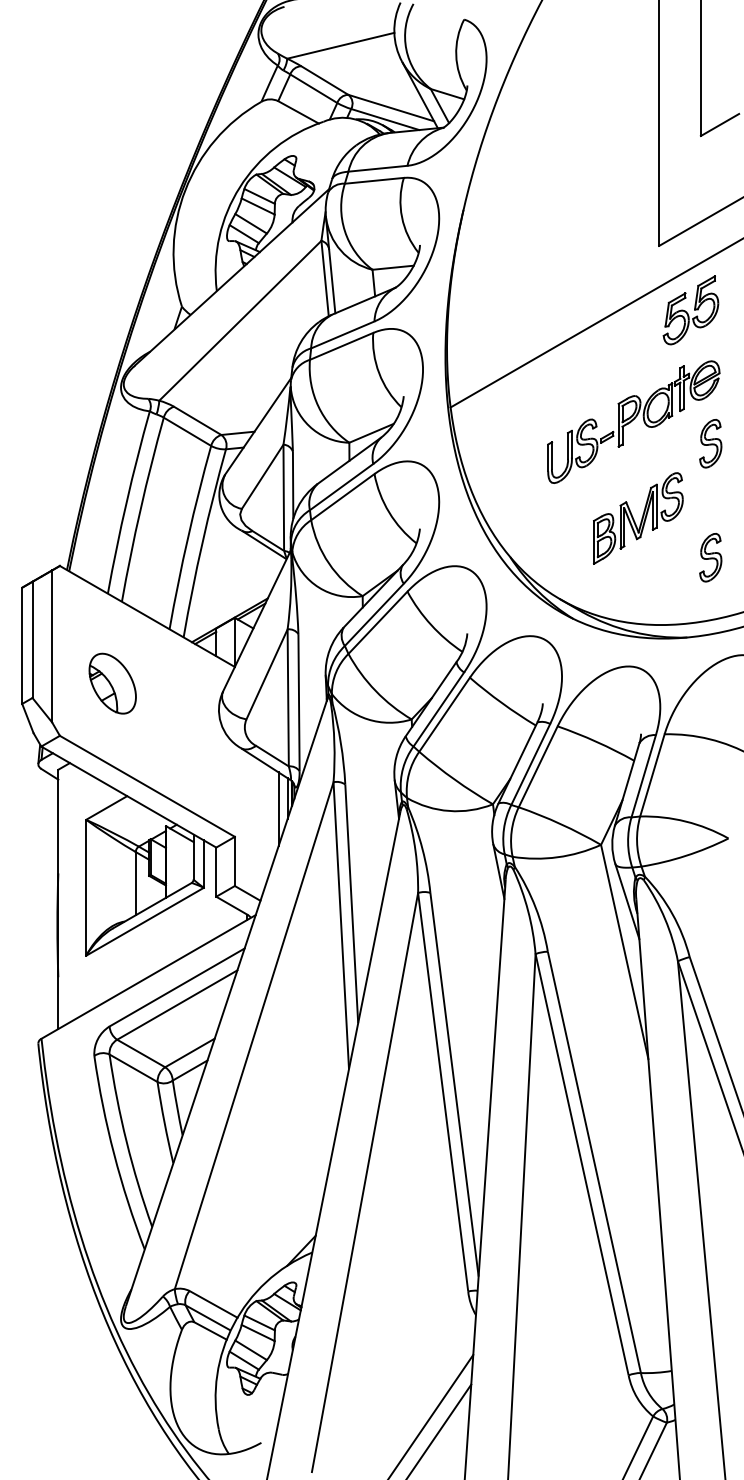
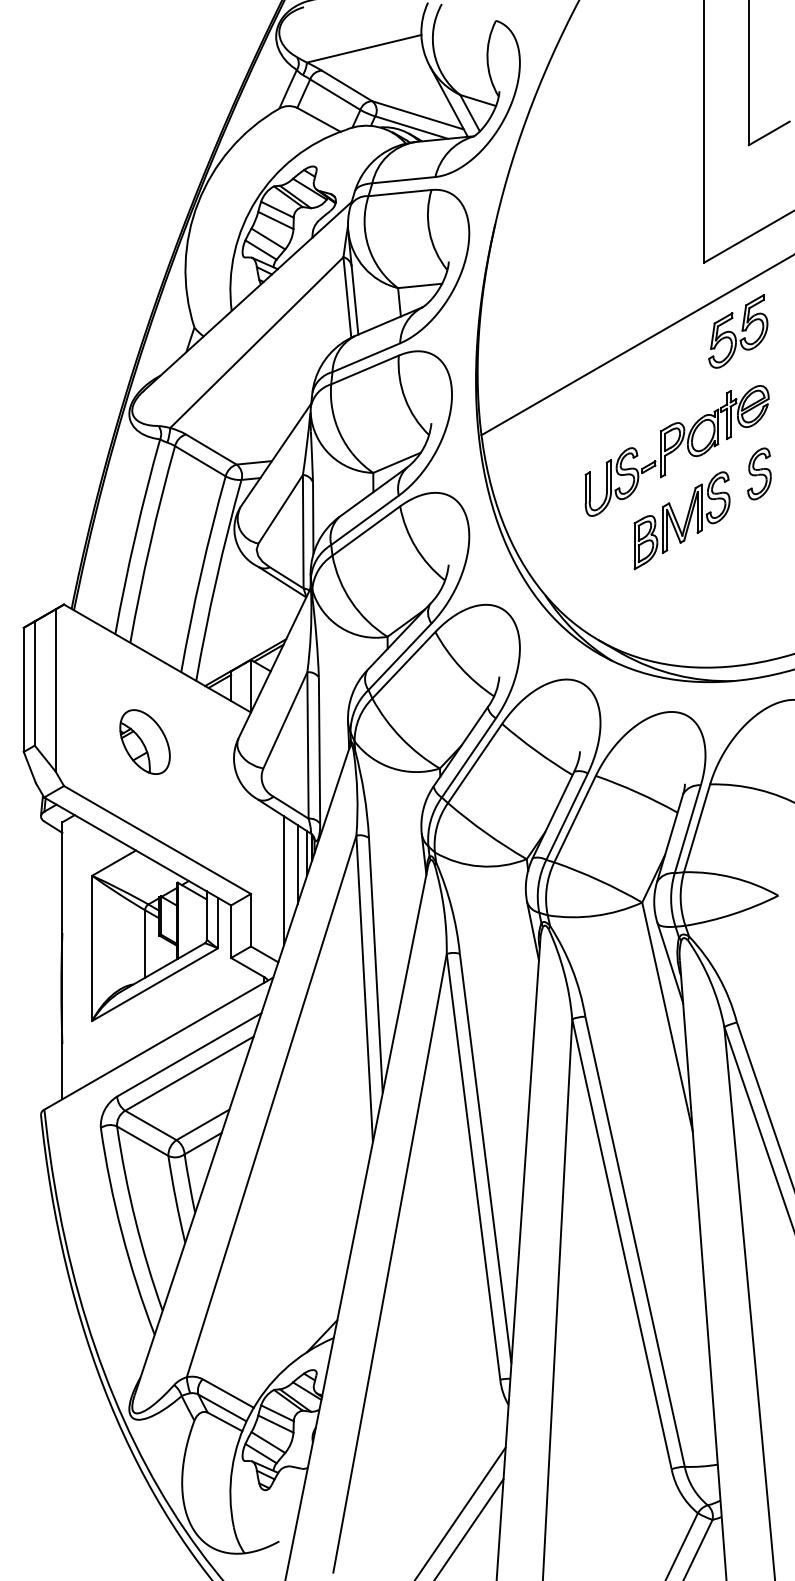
part: (638, 518) -> (682, 520), moved
part: (710, 557) -> (759, 595), removed
part: (112, 683) -> (144, 741), moved
line: (265, 824) -> (283, 880), added

